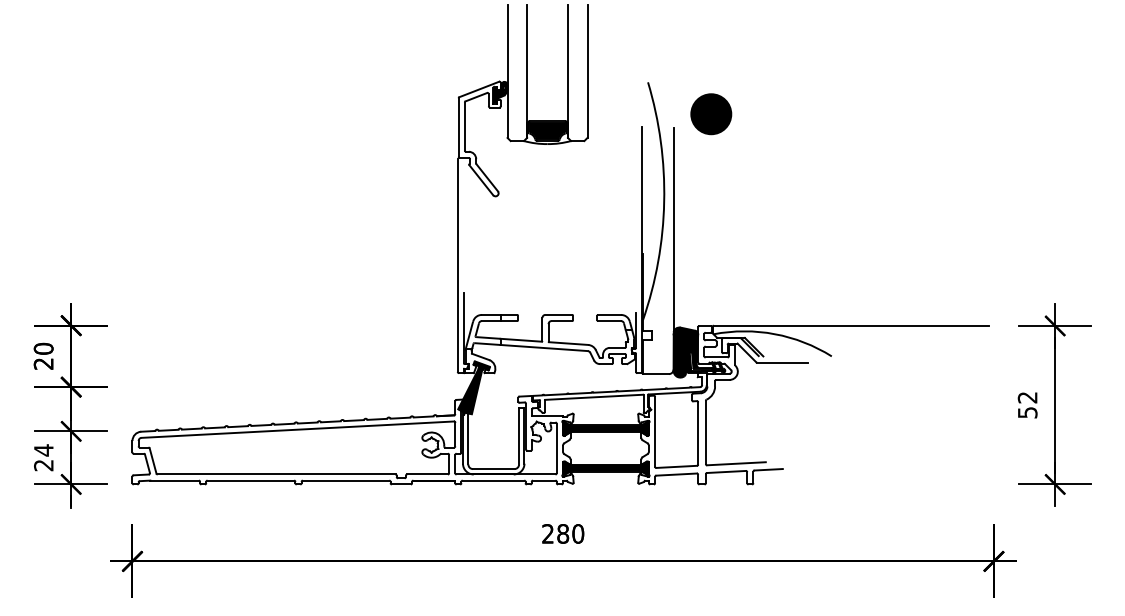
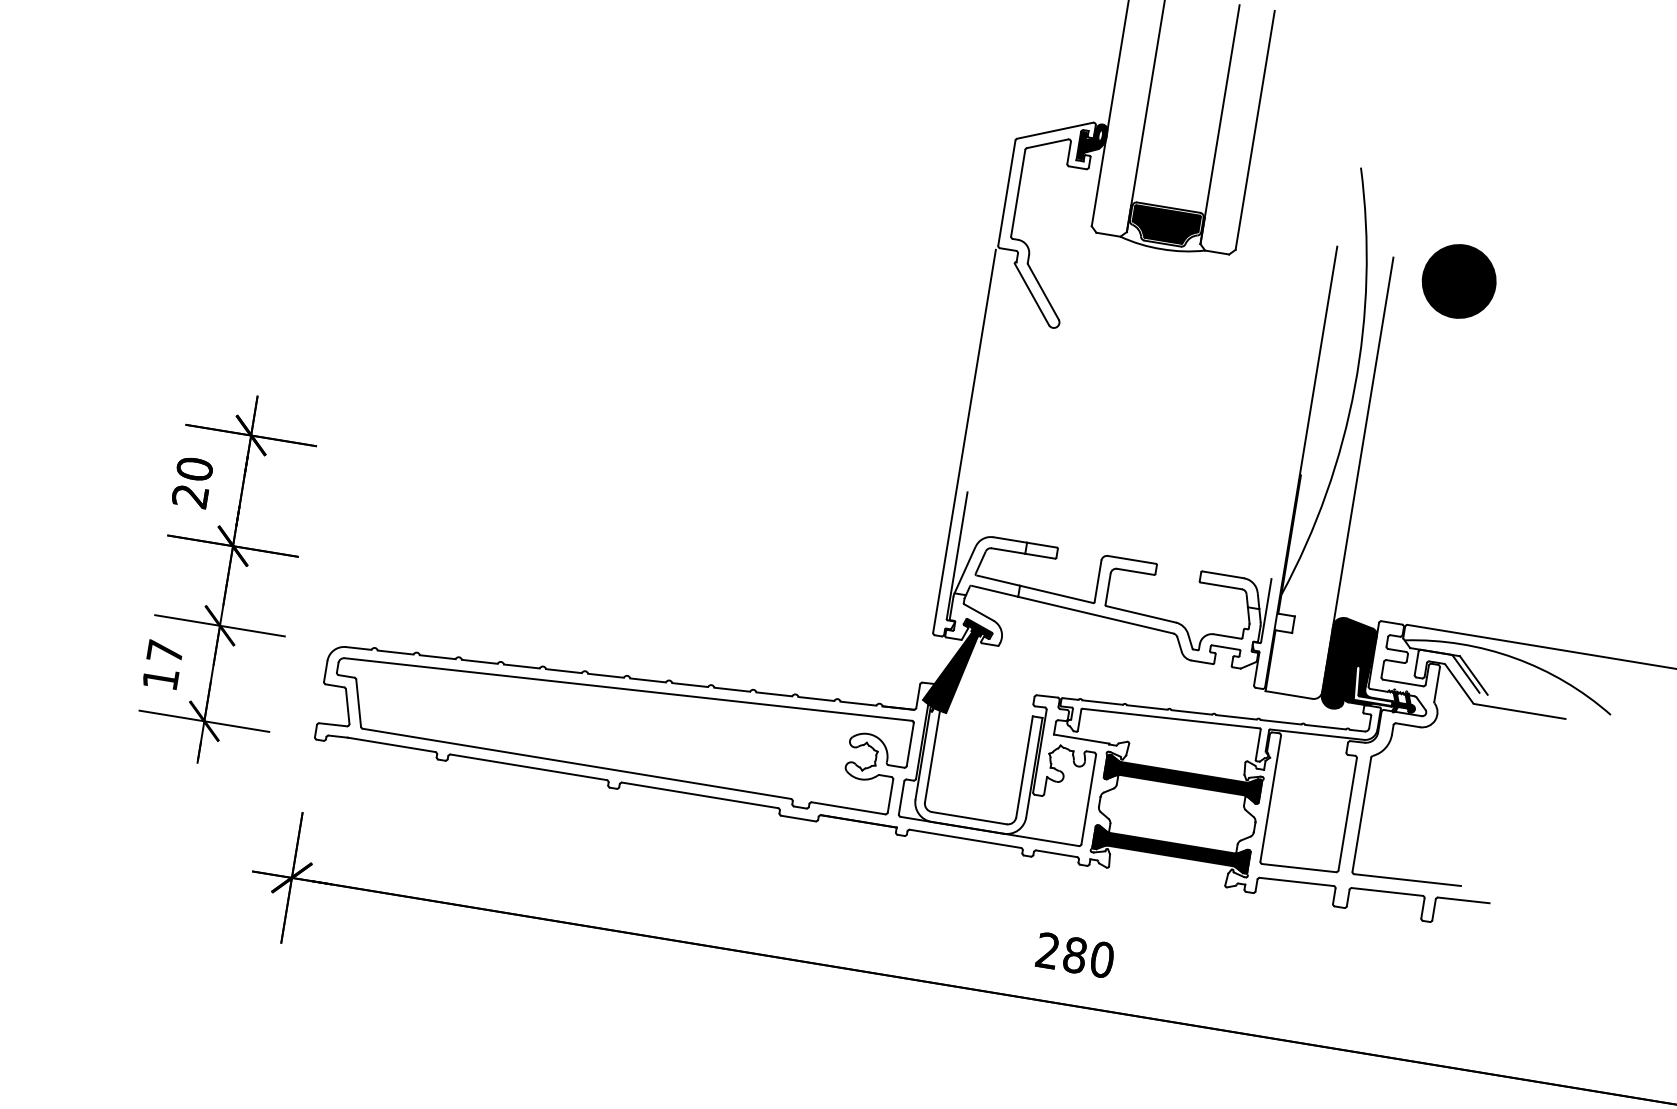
part: (711, 114) -> (1459, 281), moved
text: (43, 457) -> (162, 664), 24 -> 17

